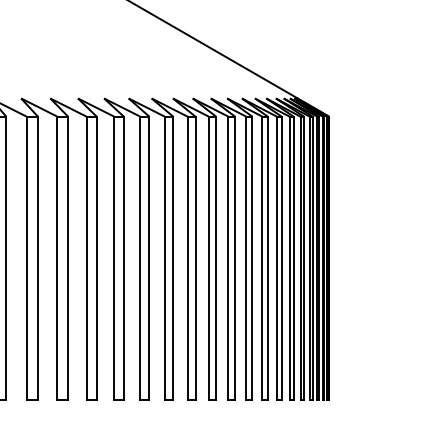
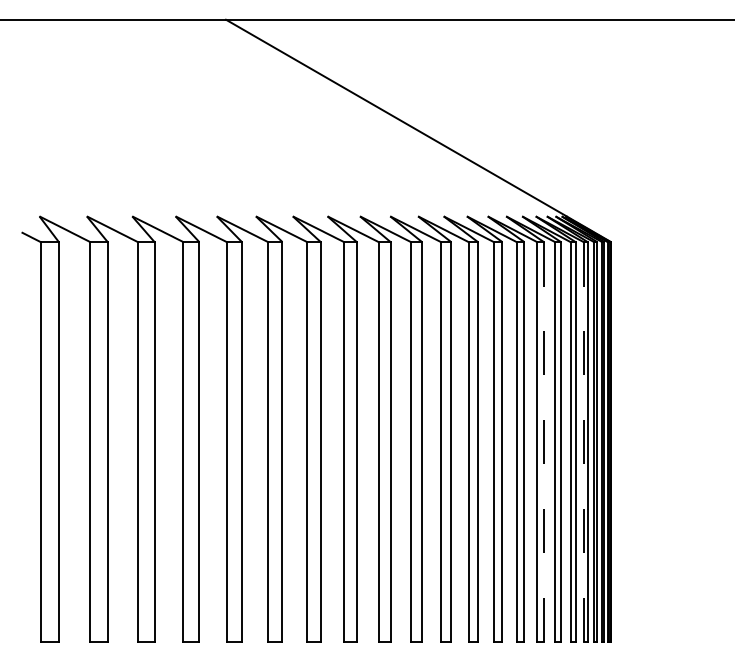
line: (281, 257) -> (543, 441), solid -> dashed
line: (309, 258) -> (583, 442), solid -> dashed

